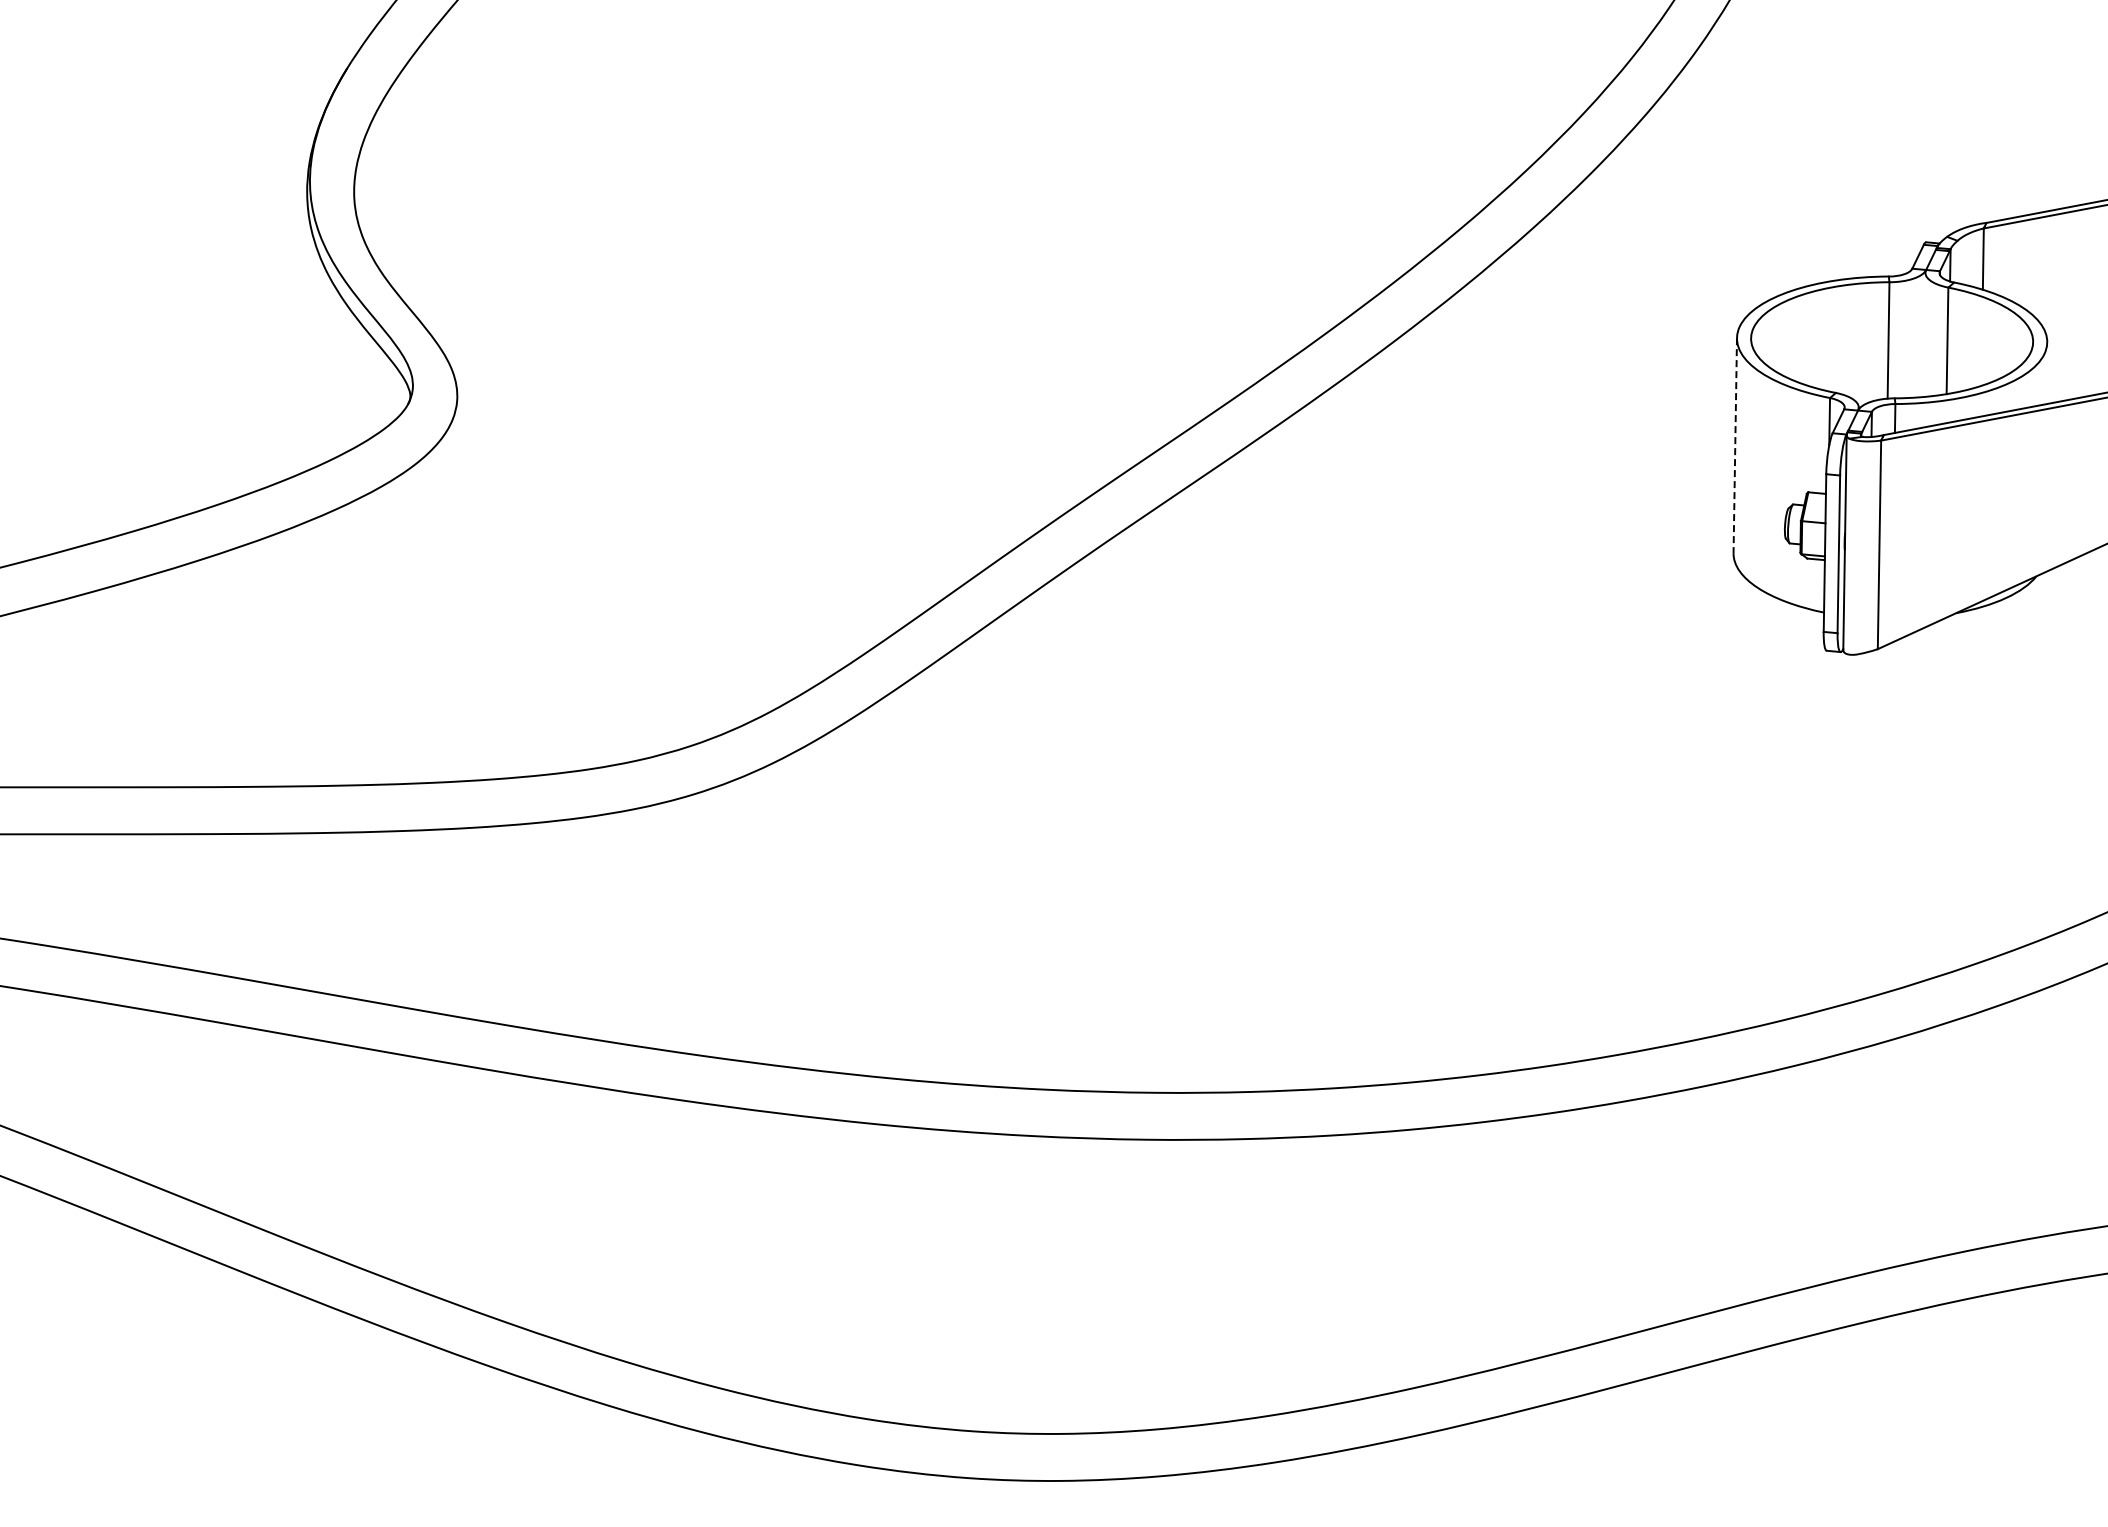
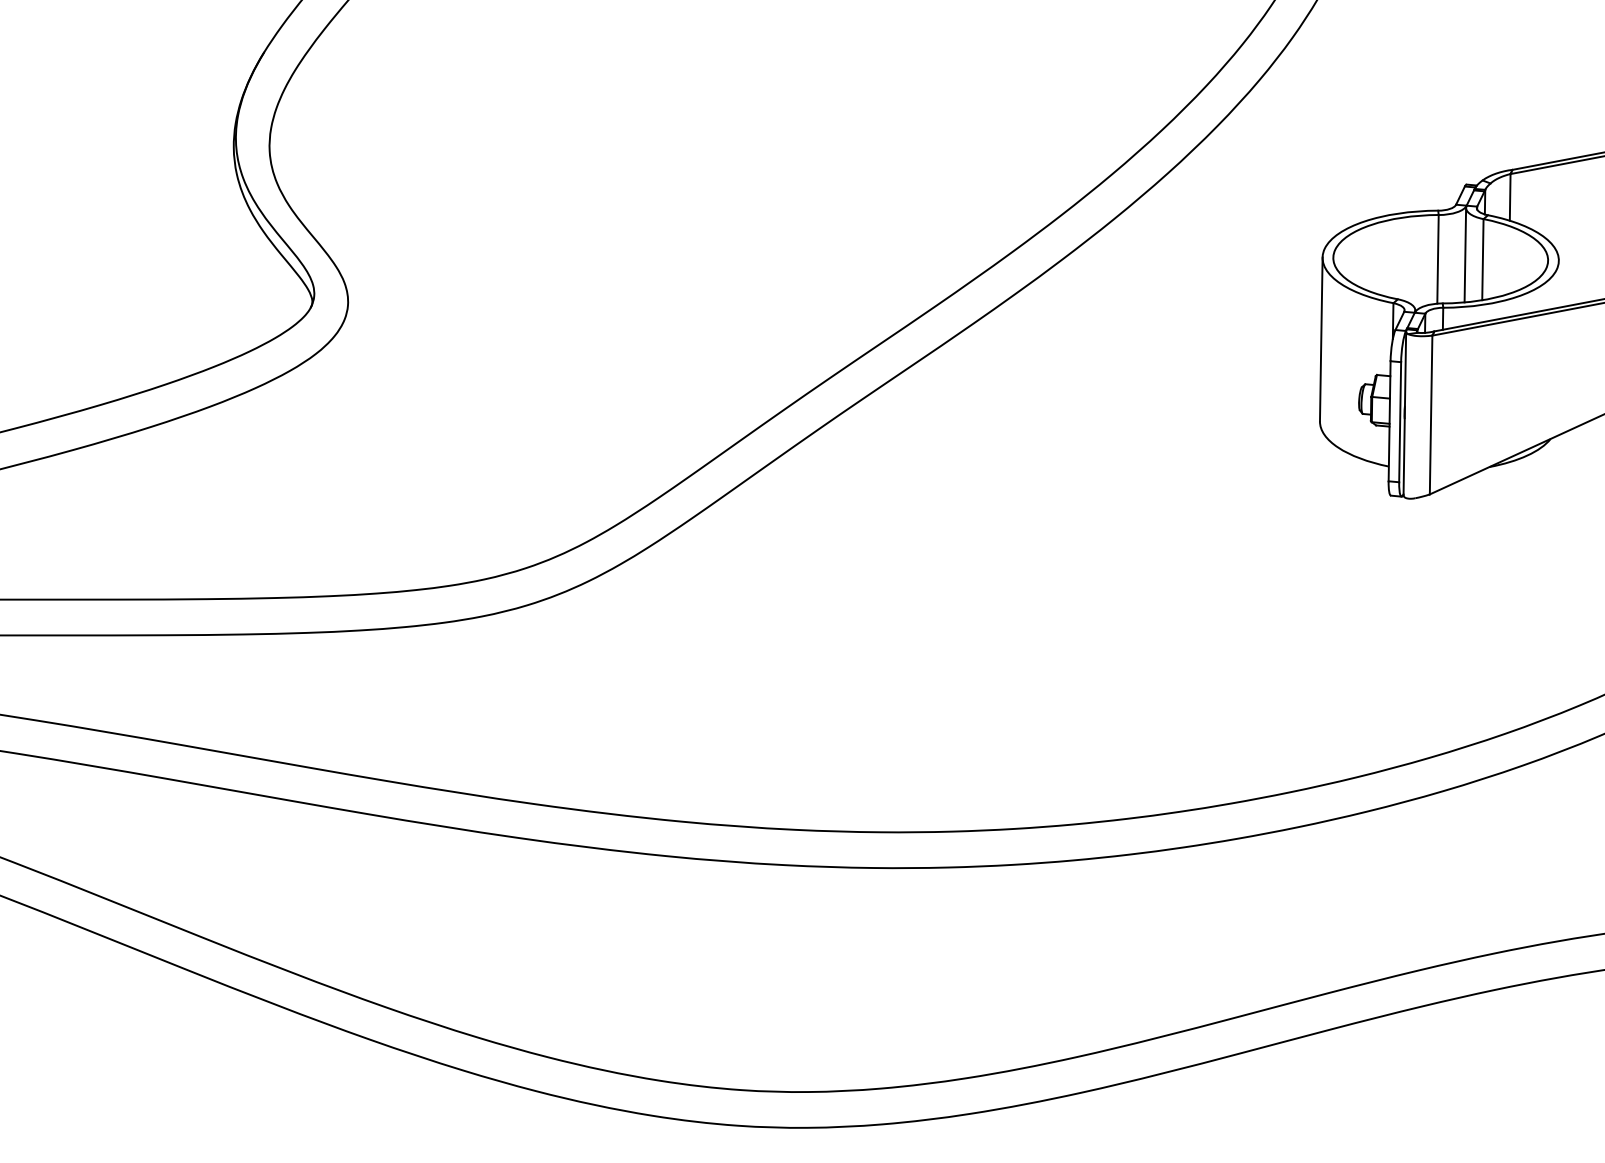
line: (1924, 334) -> (1465, 254), added
line: (1735, 445) -> (1321, 339), dashed -> solid

